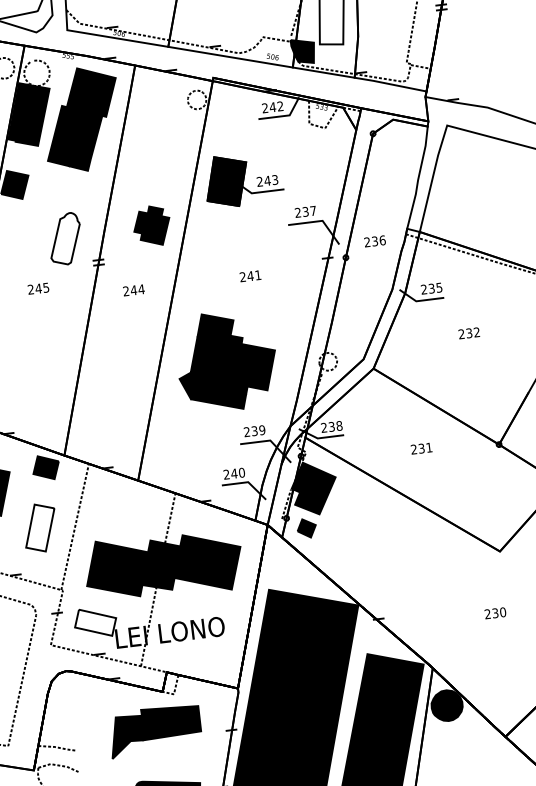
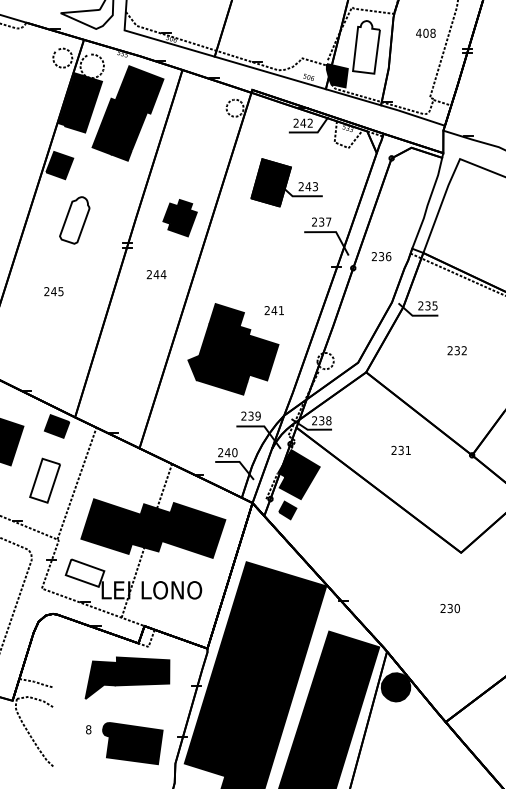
part: (243, 179) -> (286, 182), moved
part: (65, 239) -> (74, 220), moved
text: (249, 276) -> (273, 310), moved
text: (38, 288) -> (53, 291), moved

